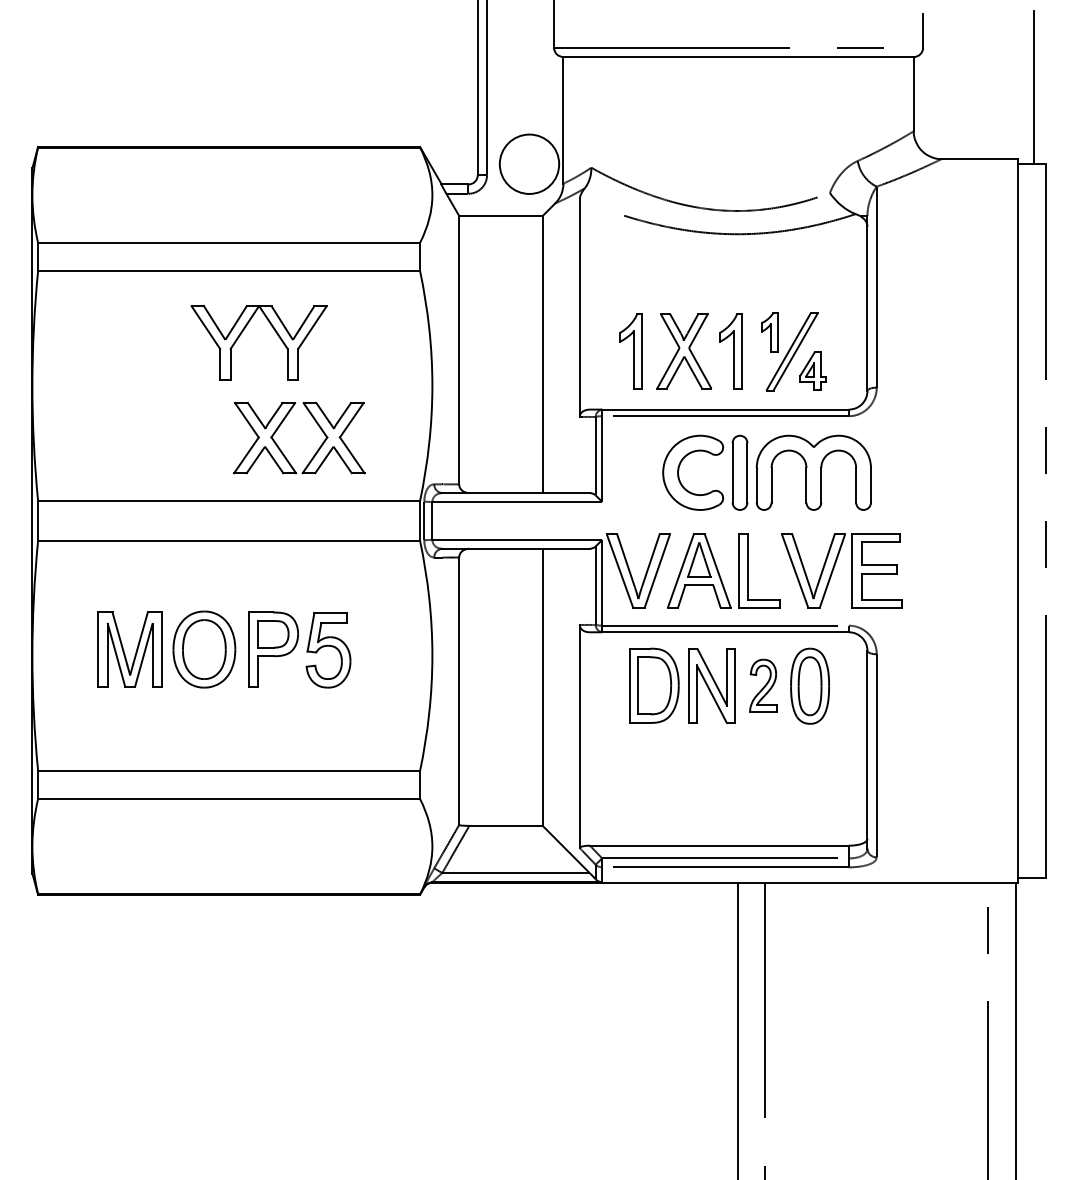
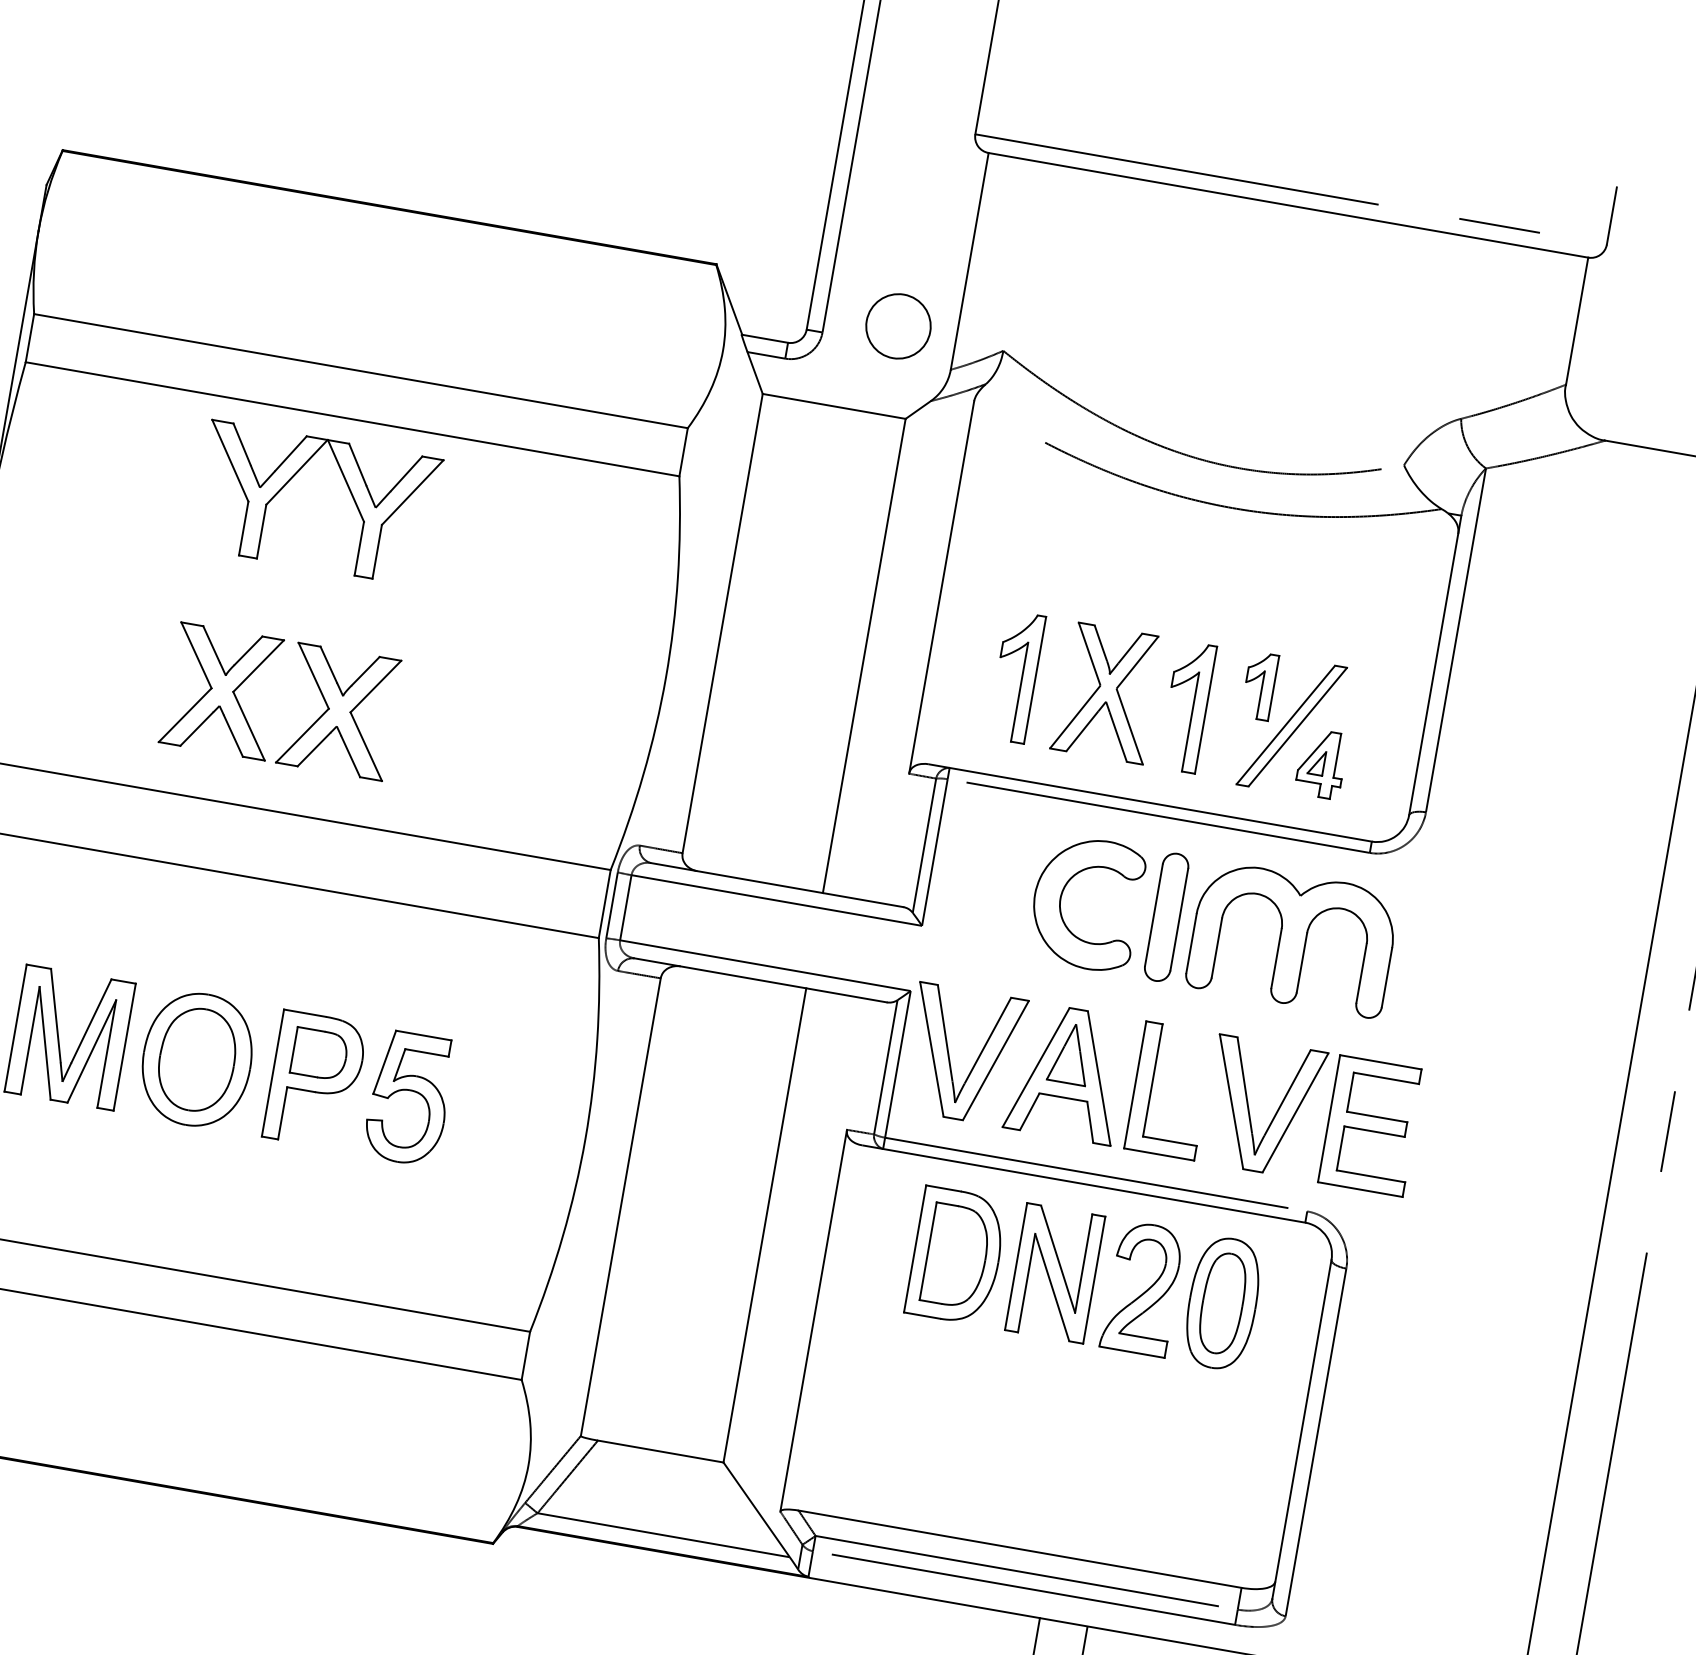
circle: (529, 163) -> (898, 325), size x0.62
part: (243, 331) -> (293, 478), moved
part: (317, 449) -> (308, 726), moved
part: (763, 685) -> (1143, 1288), size x1.43

